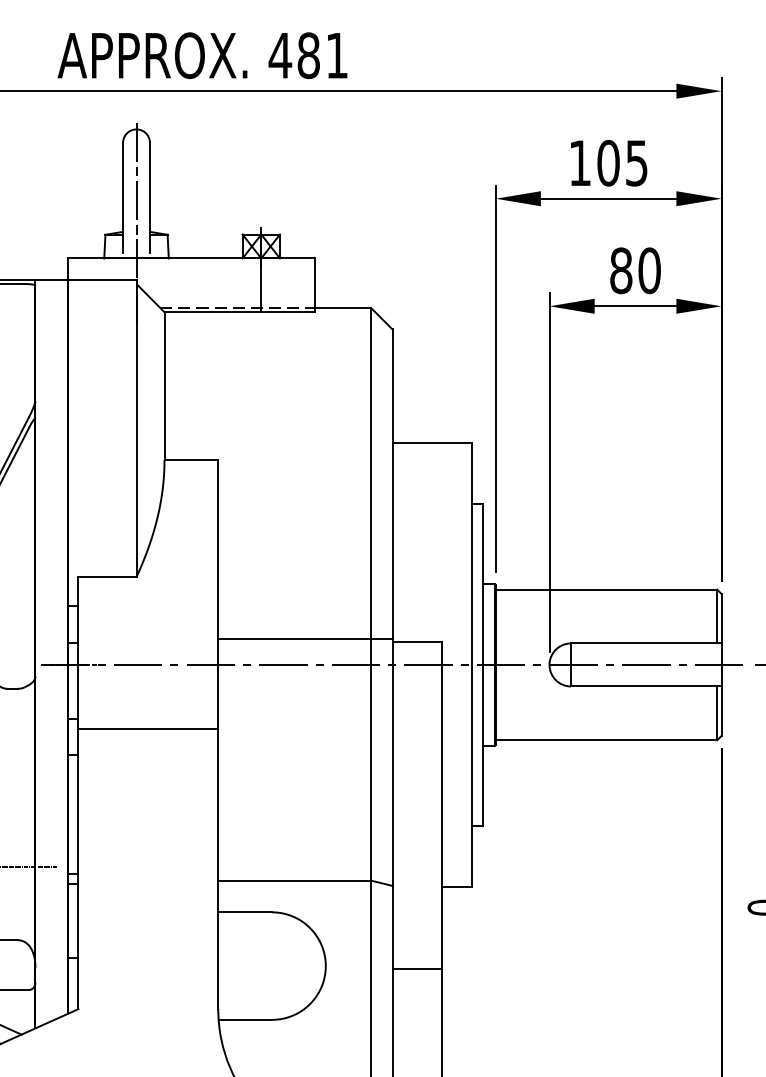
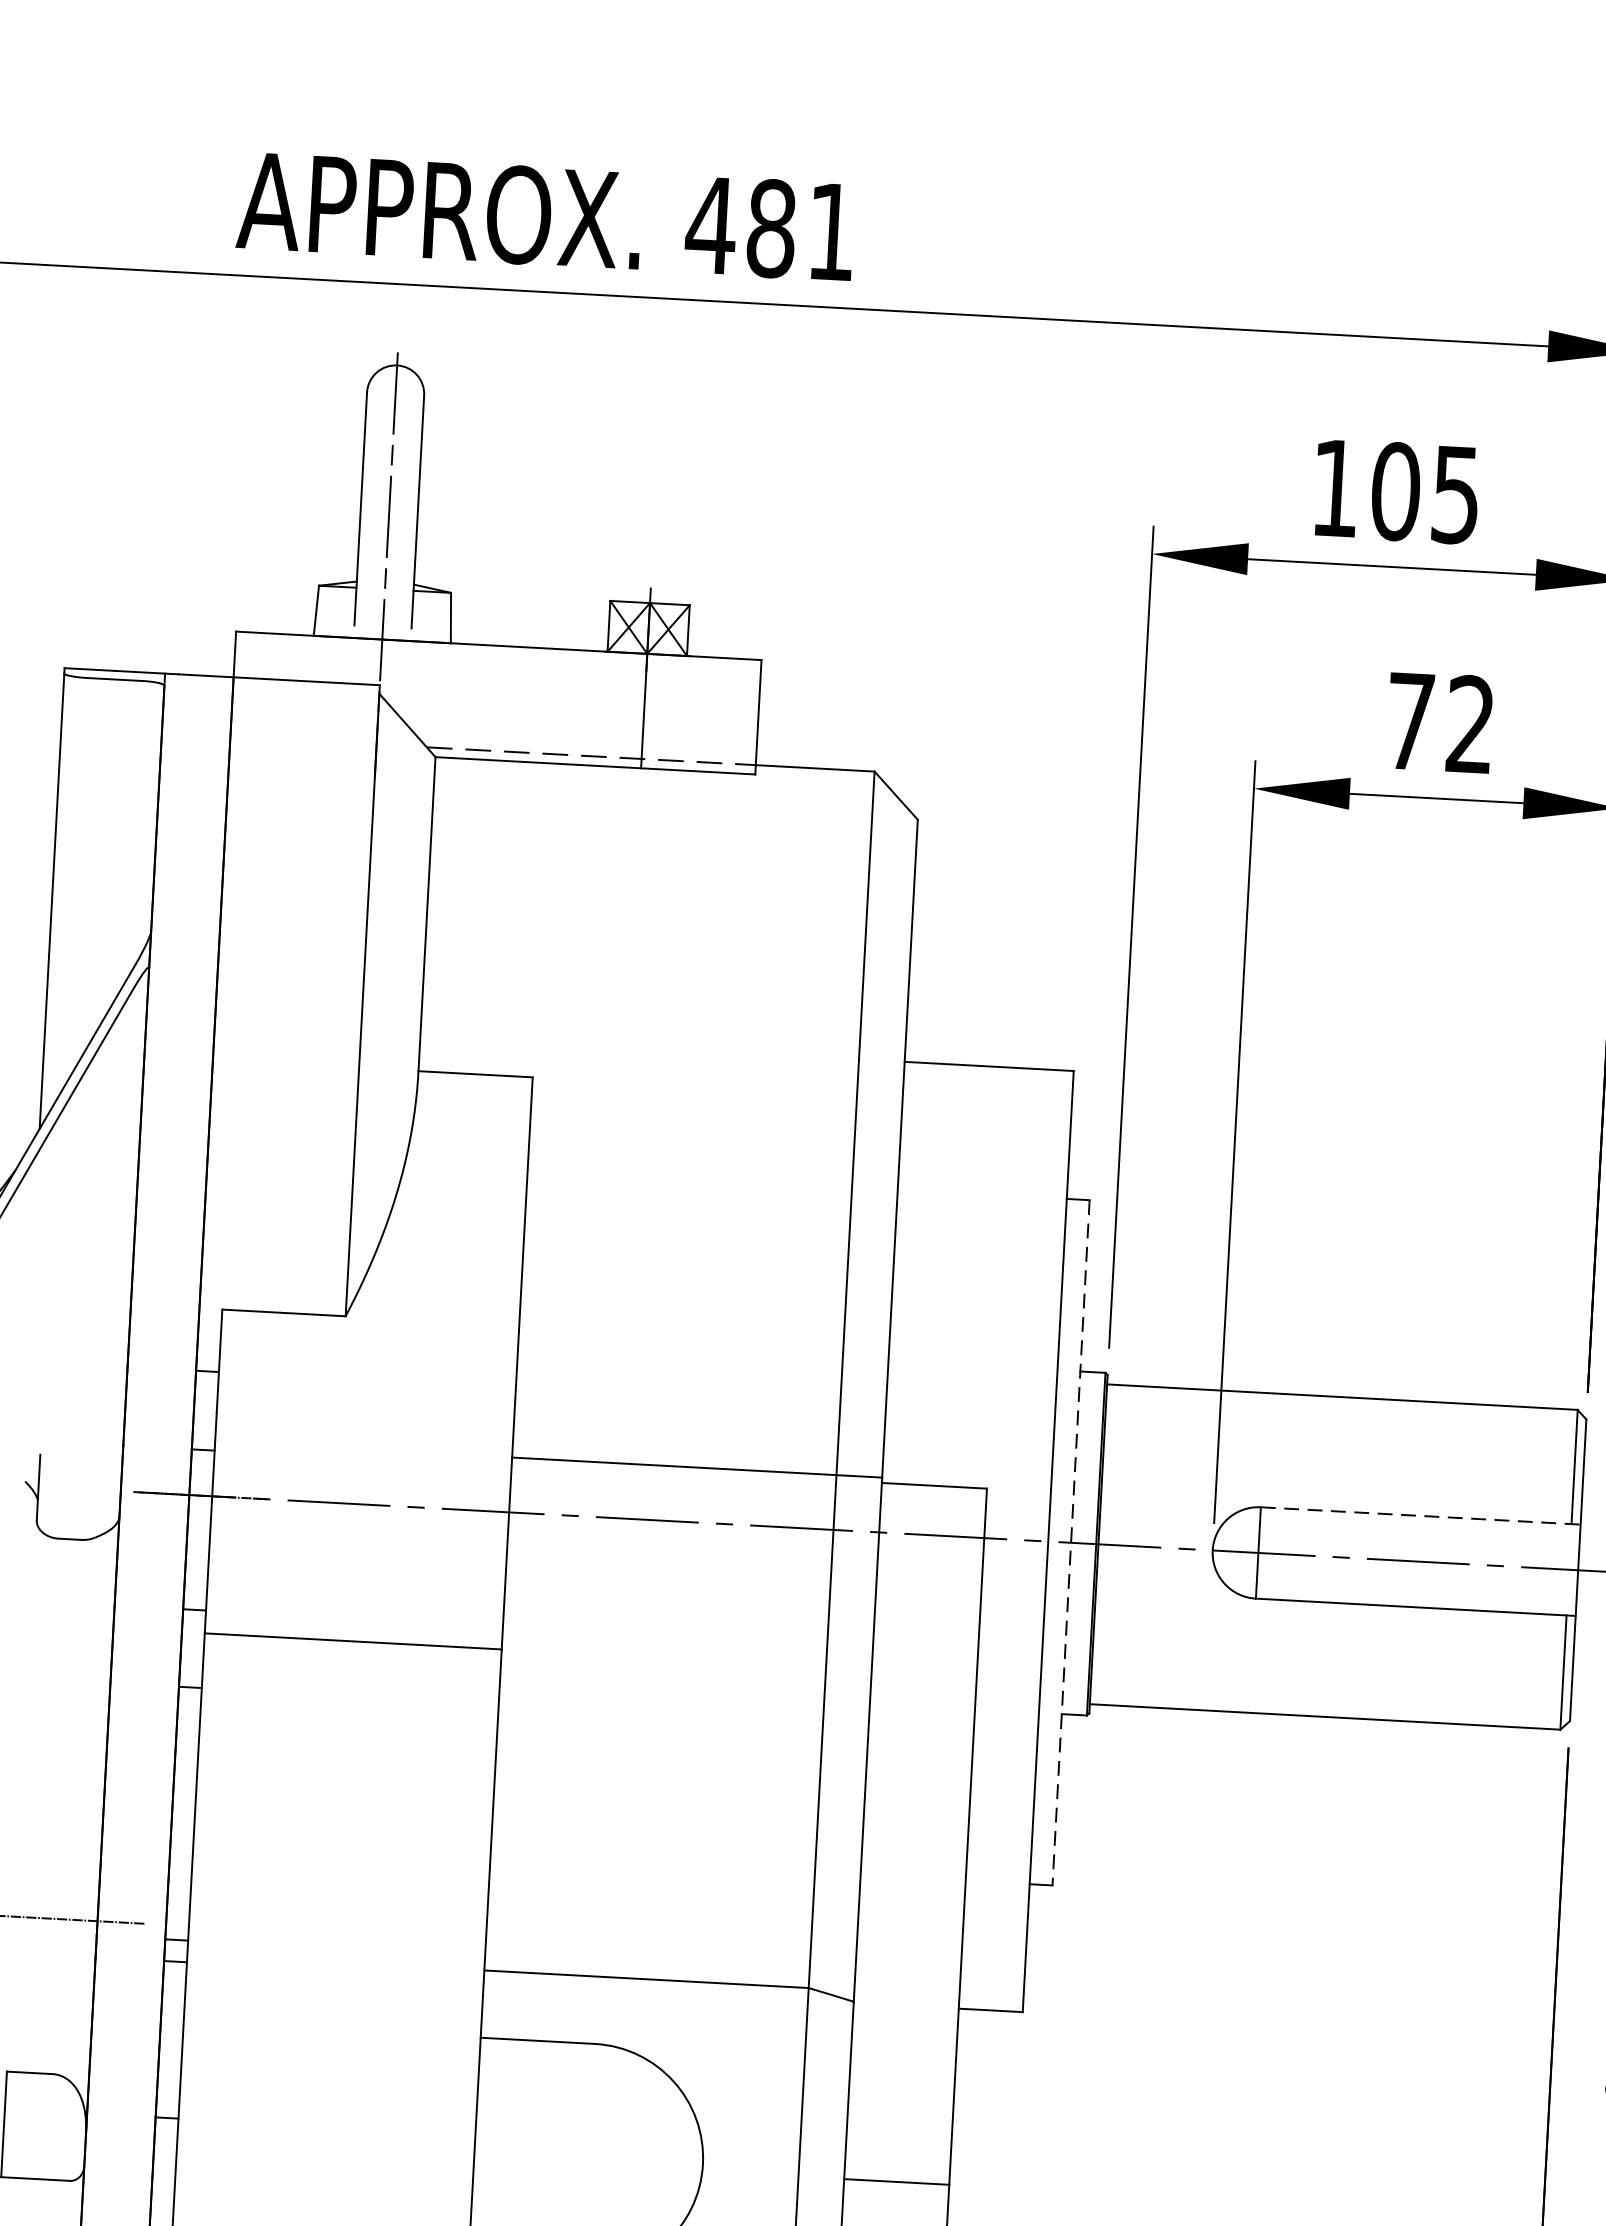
text: (635, 270) -> (1440, 722), 80 -> 72
line: (646, 643) -> (1421, 1516), solid -> dashed
line: (482, 665) -> (1070, 1543), solid -> dashed

